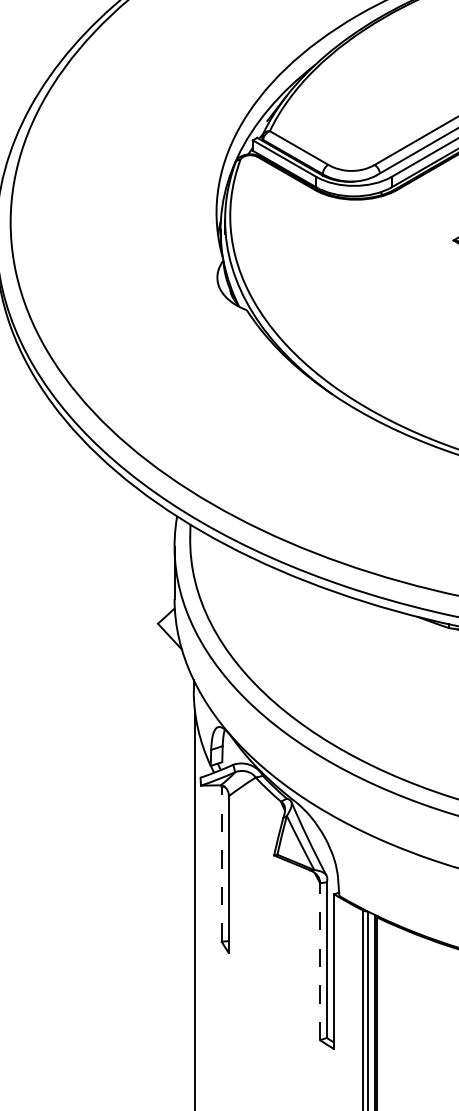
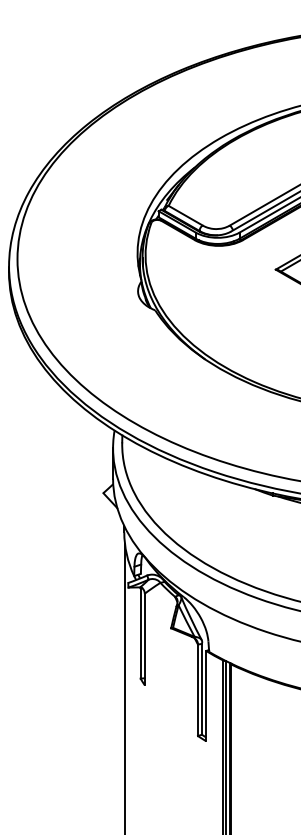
line: (221, 862) -> (140, 632), dashed -> solid
line: (319, 962) -> (197, 690), dashed -> solid

